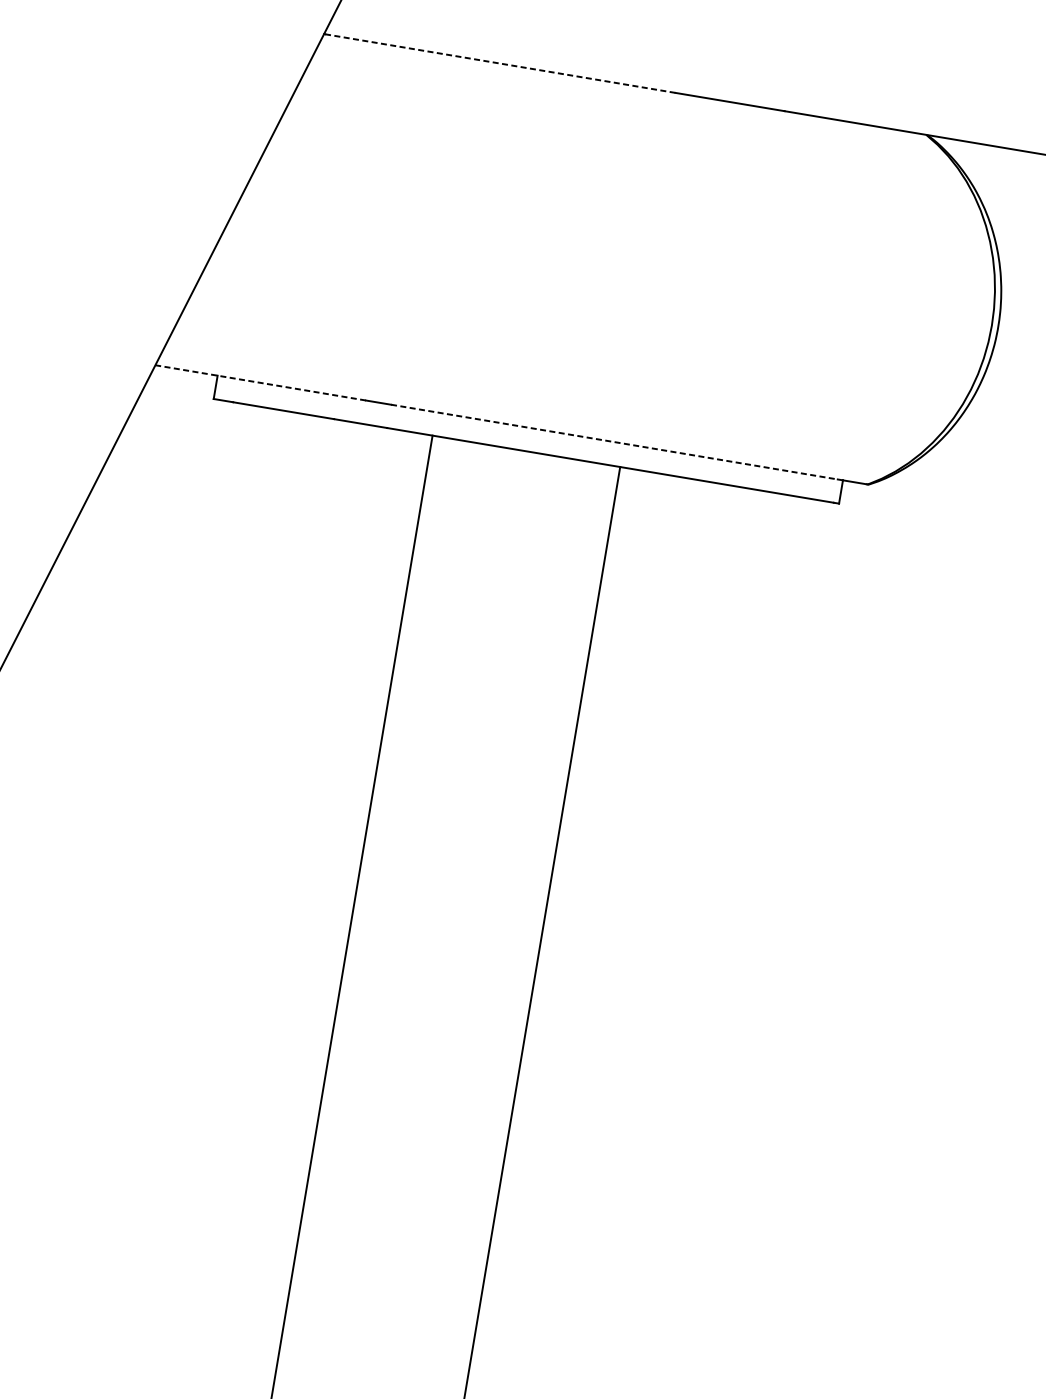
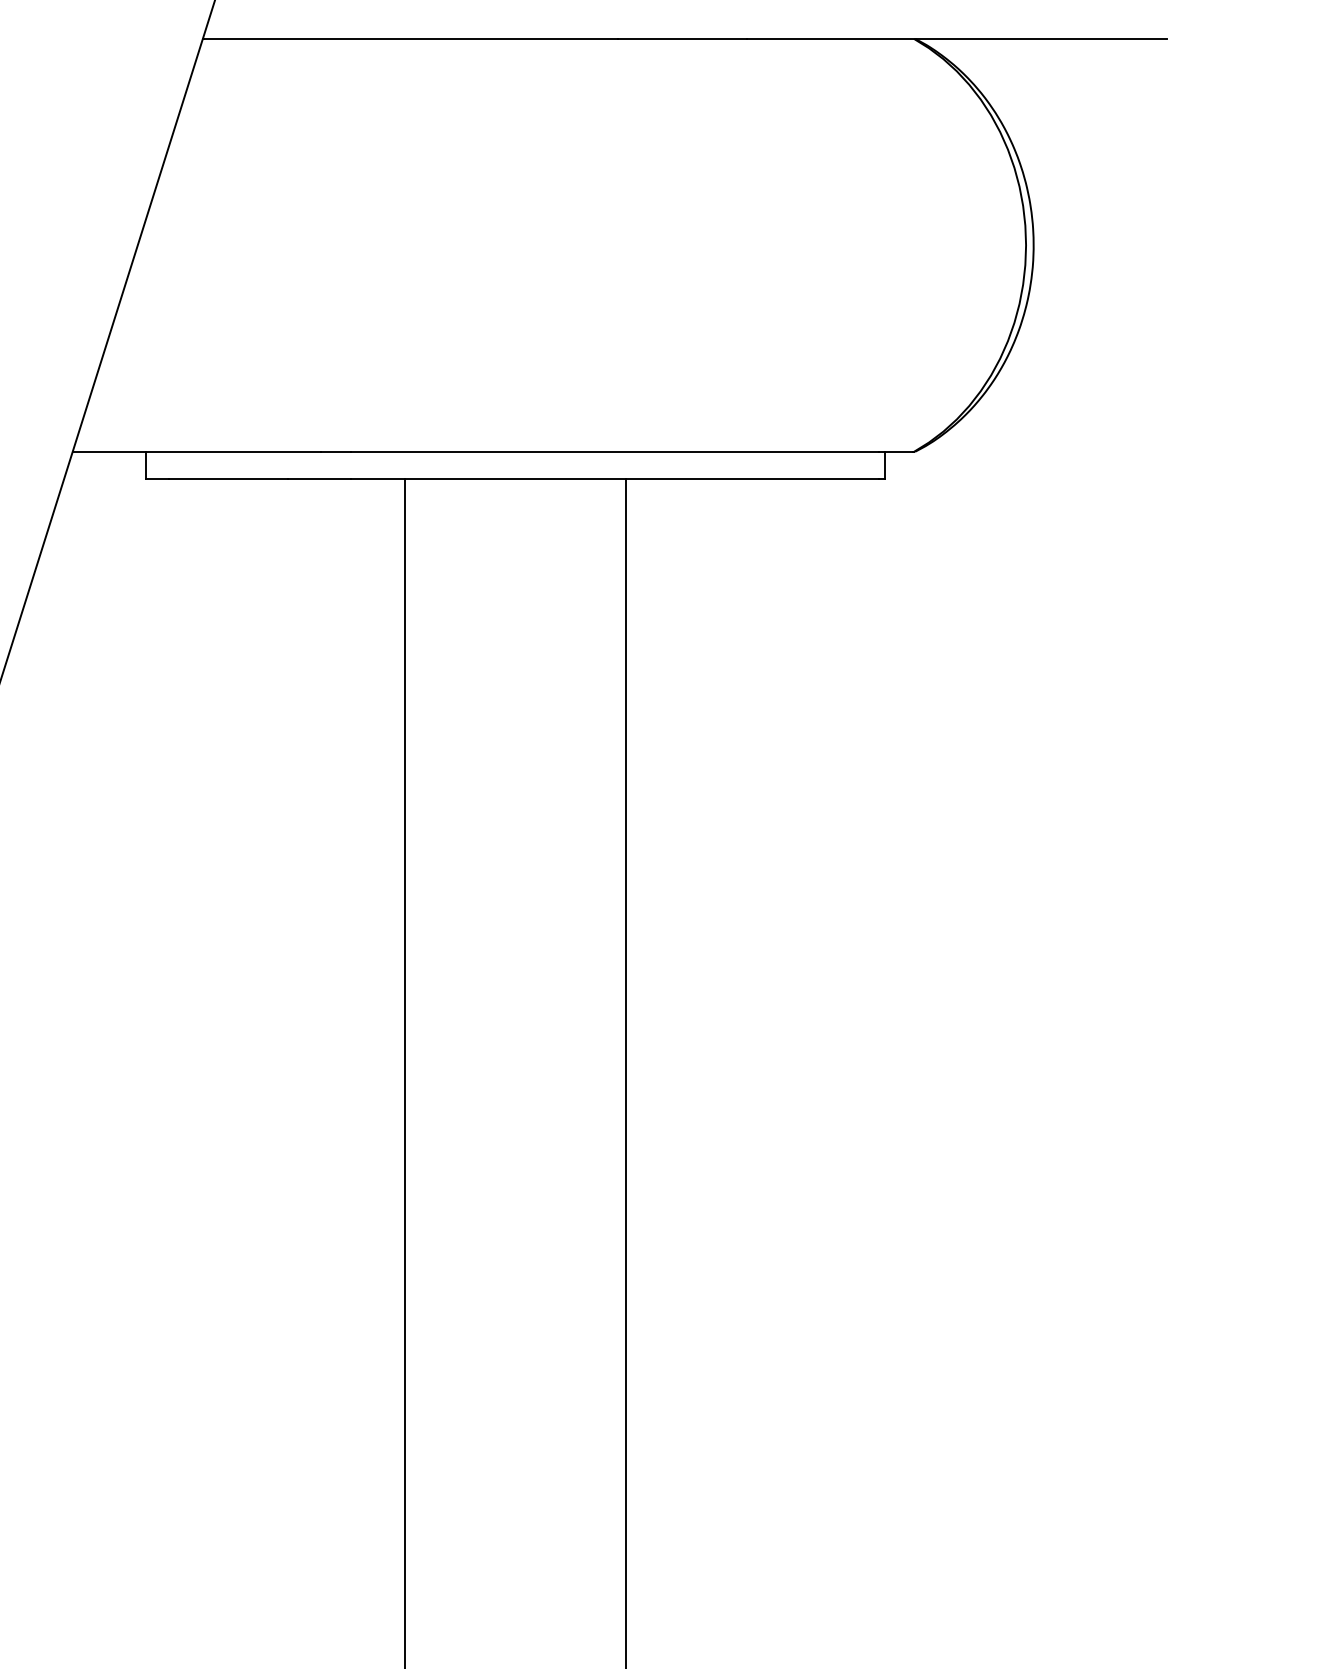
line: (500, 63) -> (411, 38), dashed -> solid
line: (260, 382) -> (196, 451), dashed -> solid
line: (614, 441) -> (614, 451), dashed -> solid

